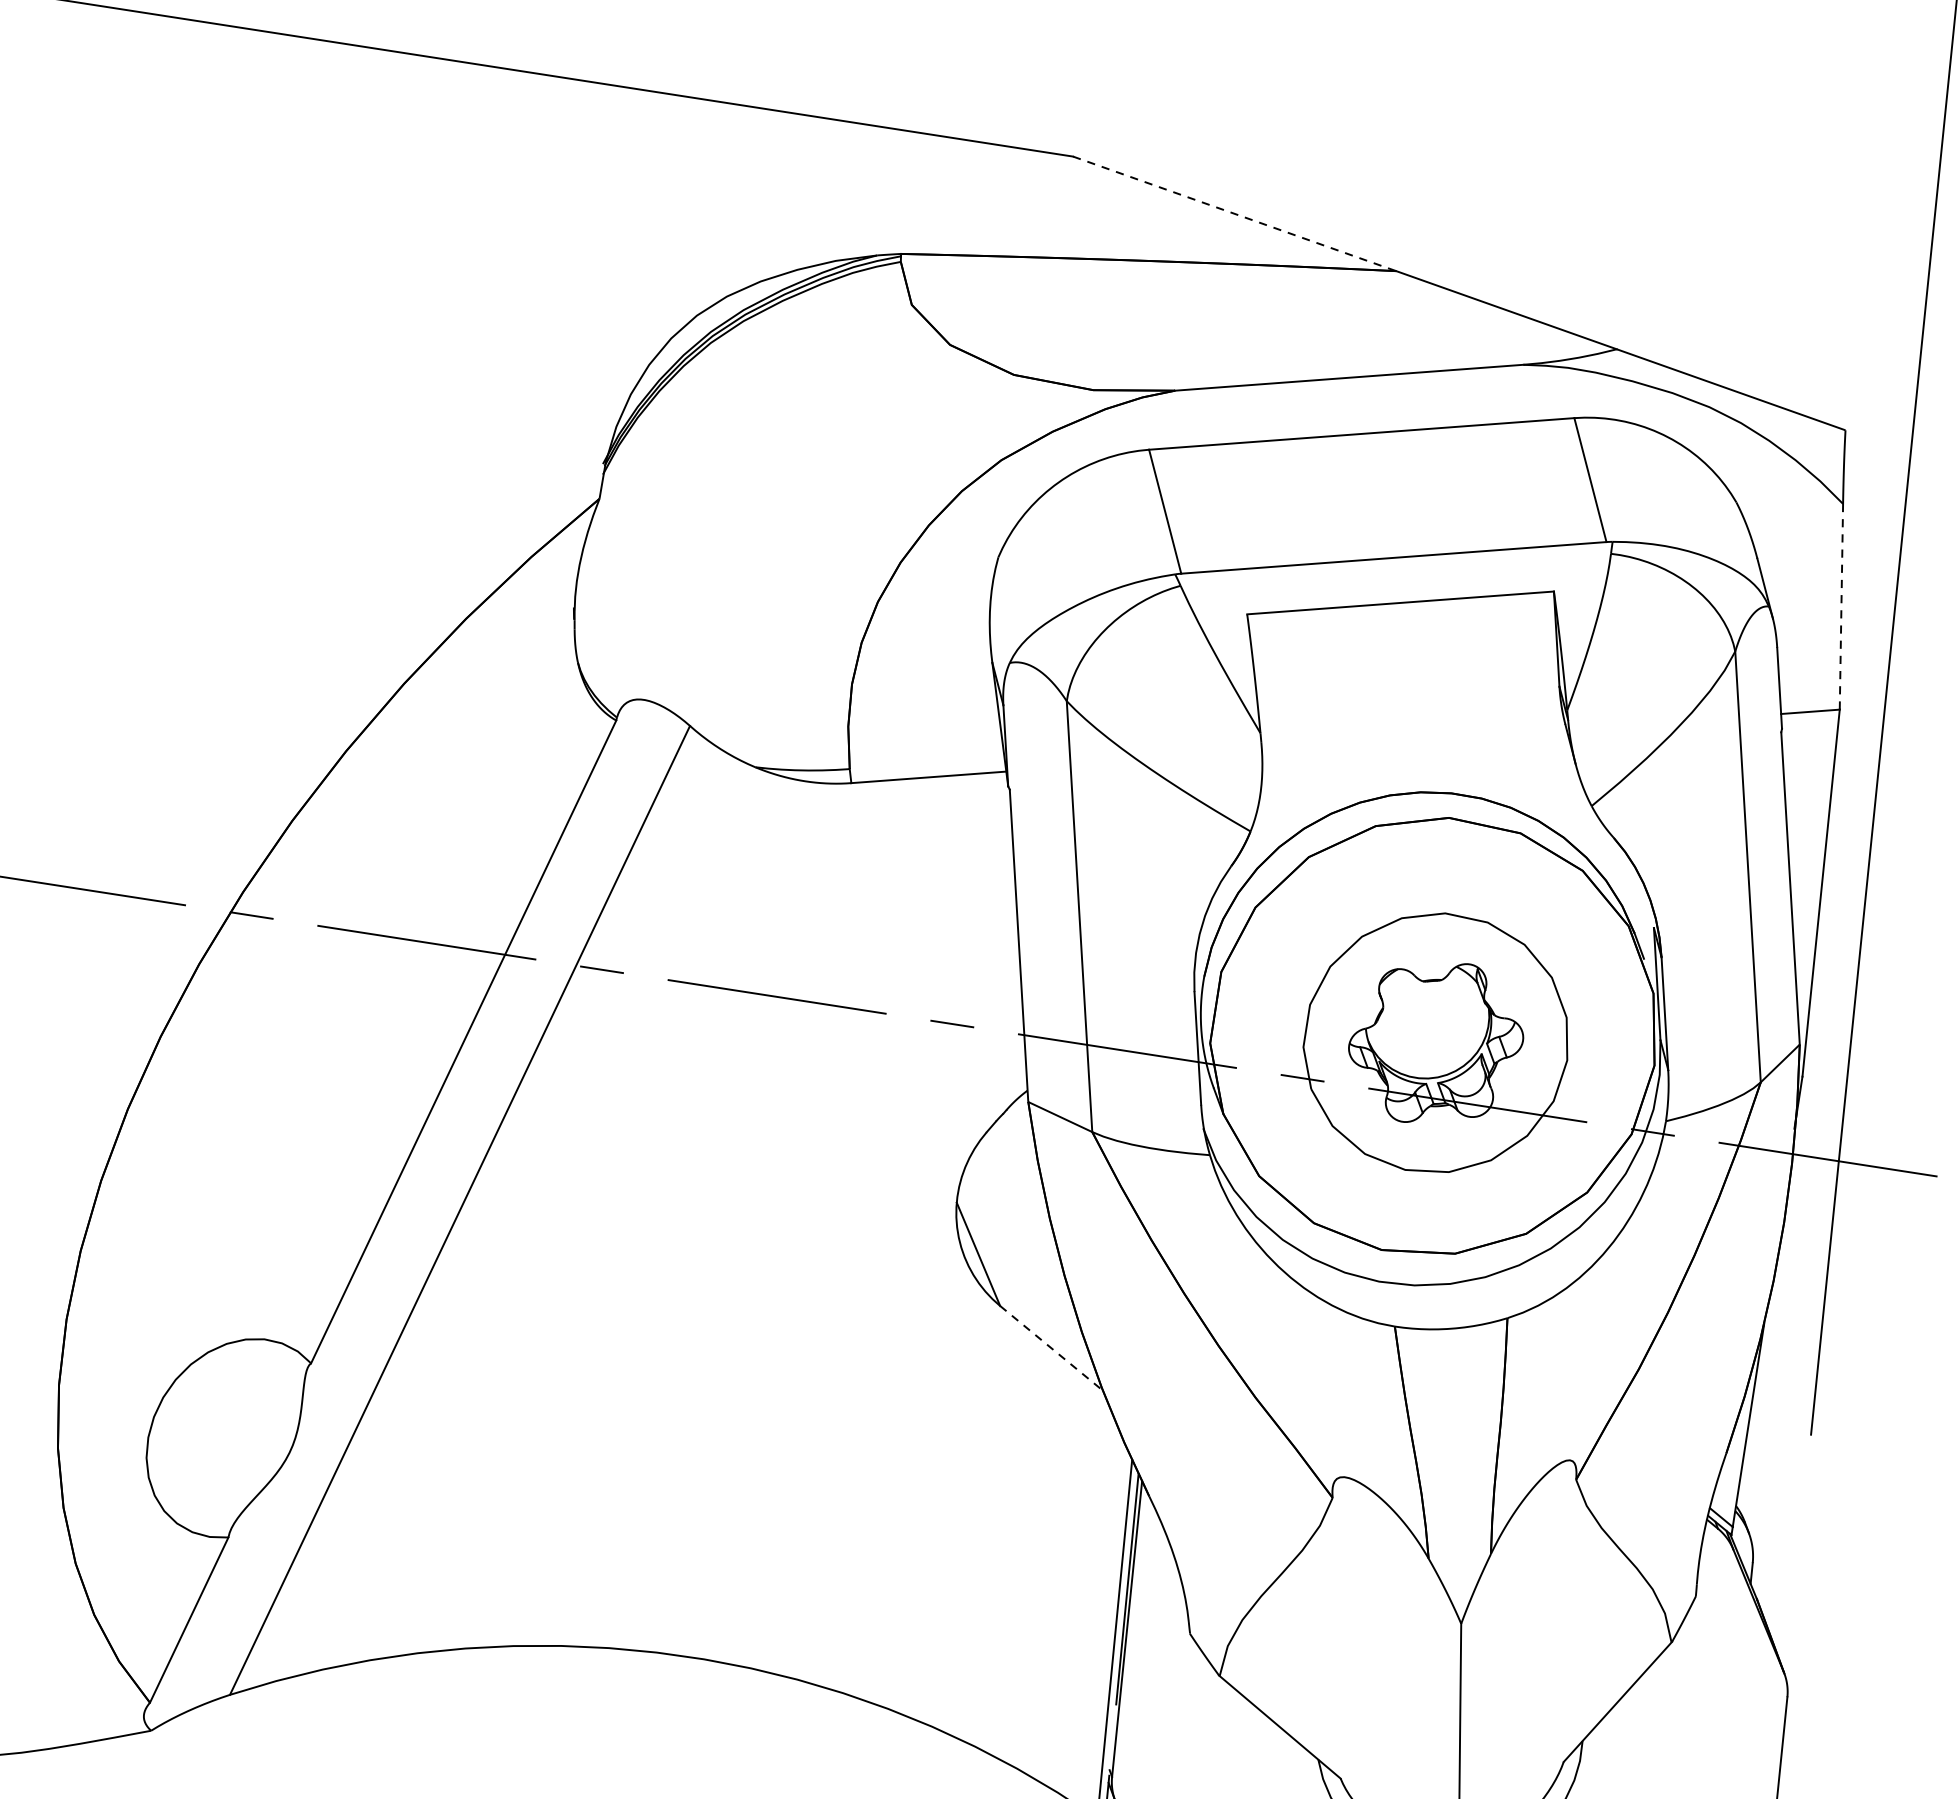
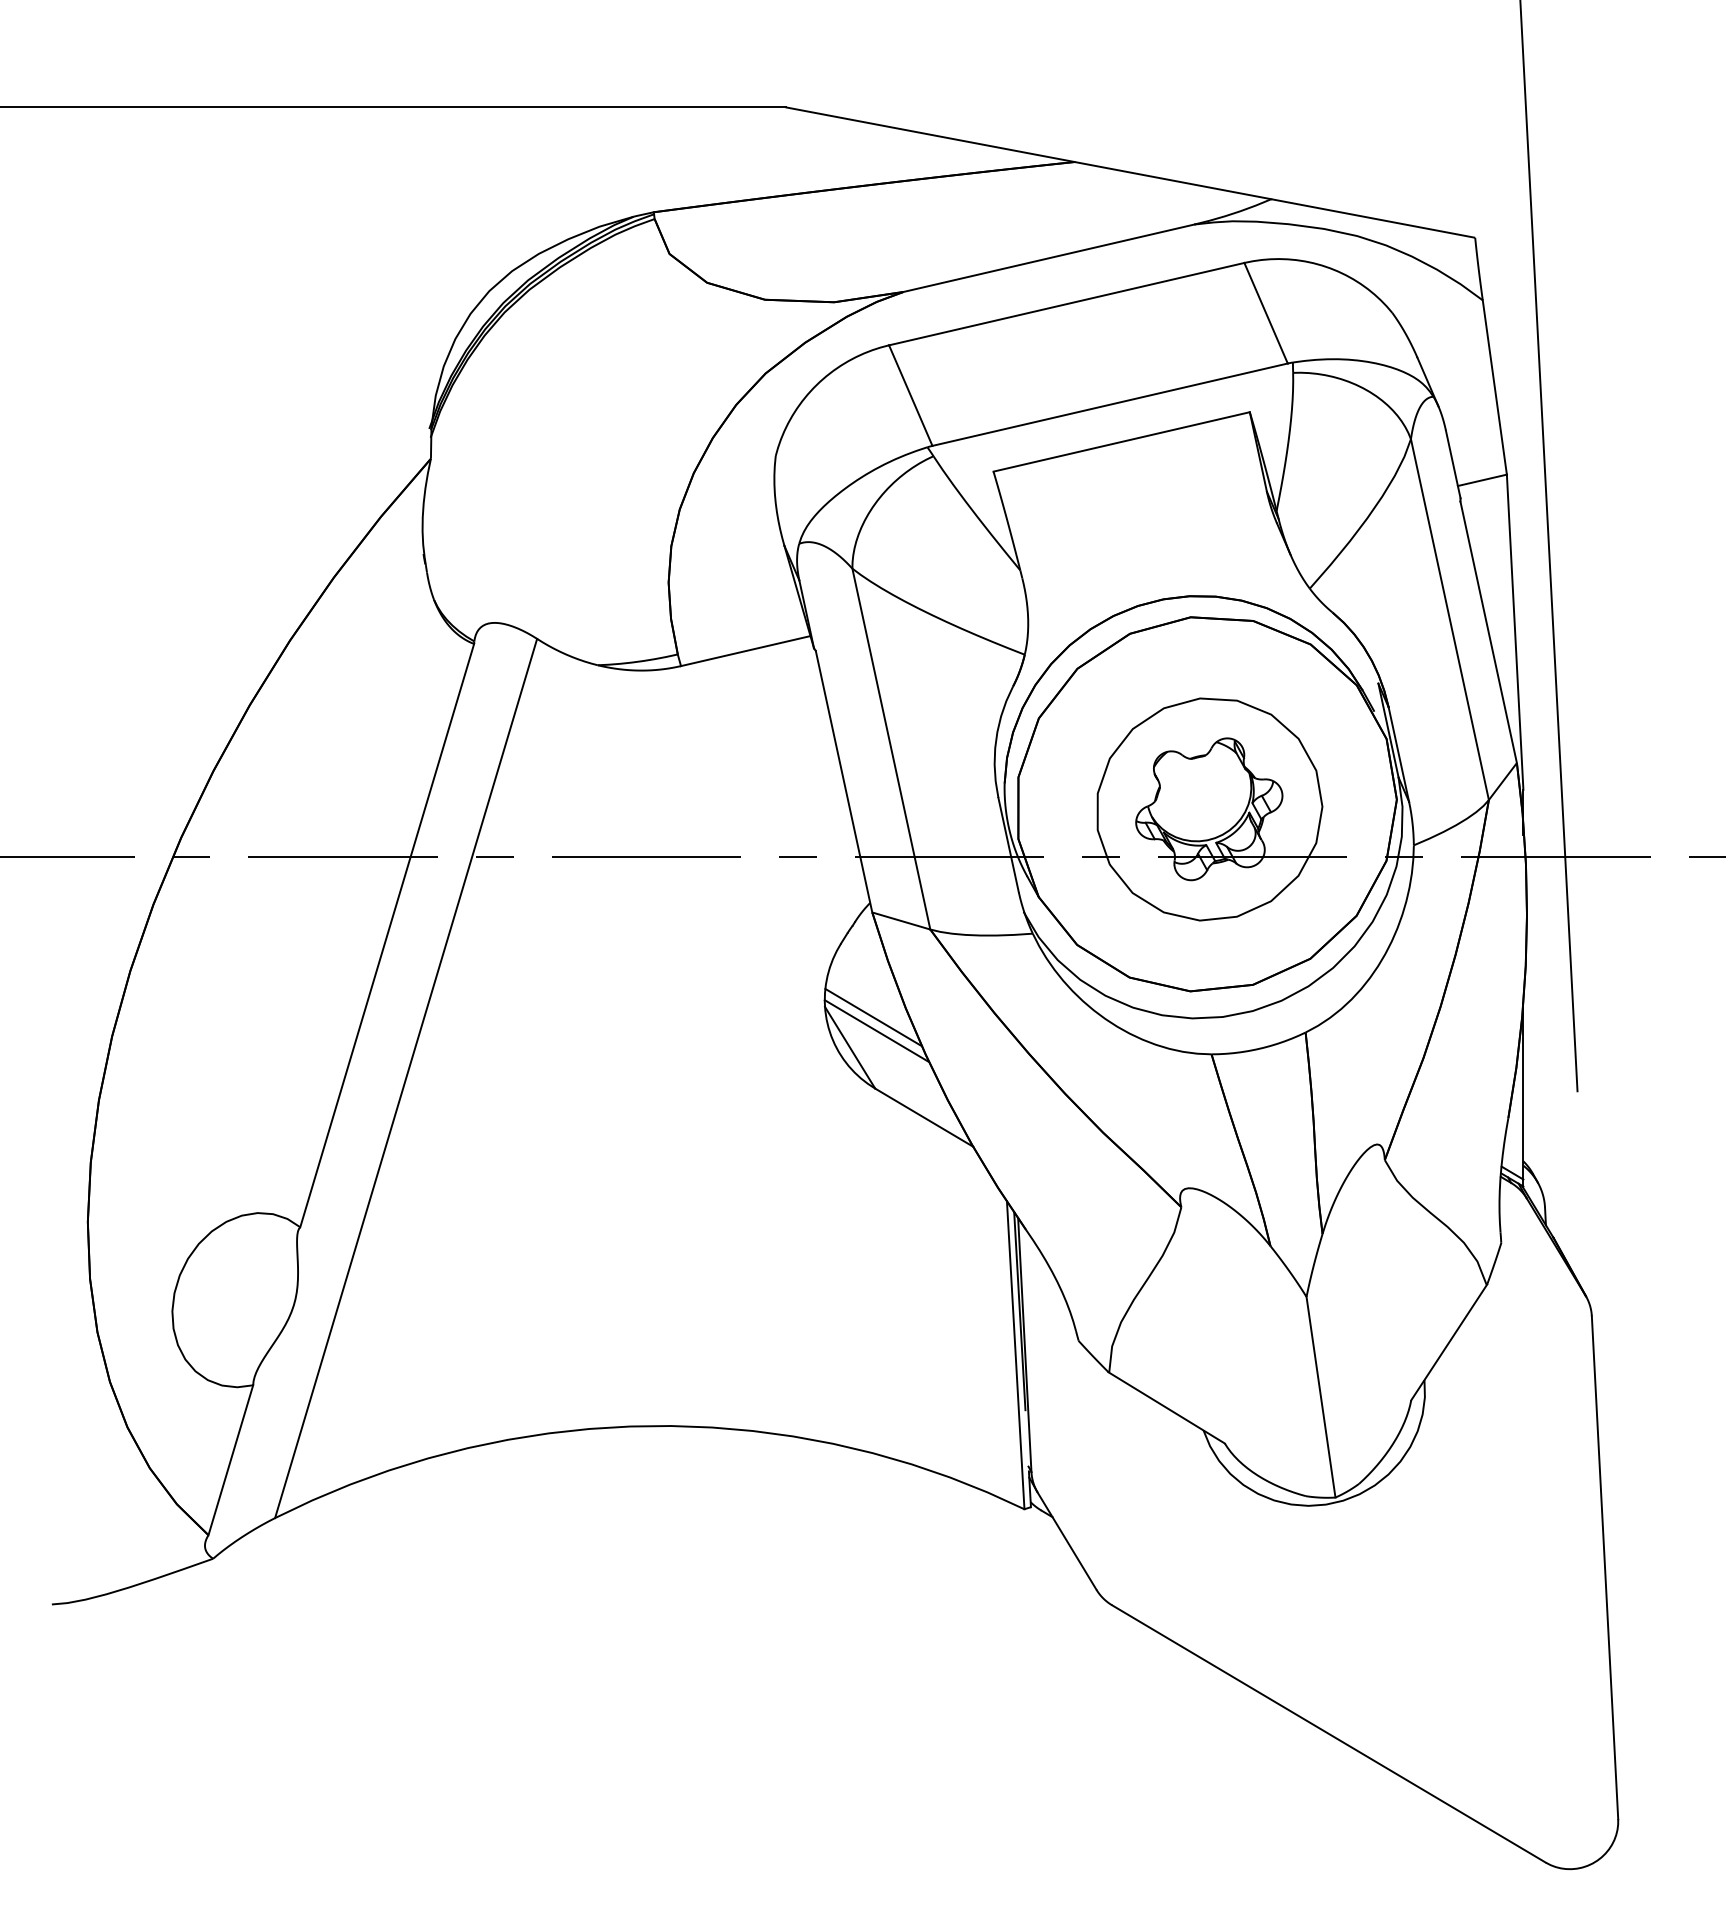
line: (1234, 213) -> (930, 134), dashed -> solid
line: (1841, 606) -> (1494, 387), dashed -> solid
line: (1010, 1223) -> (873, 1017), added
line: (1012, 1239) -> (876, 1030), added
line: (1051, 1348) -> (924, 1117), dashed -> solid

